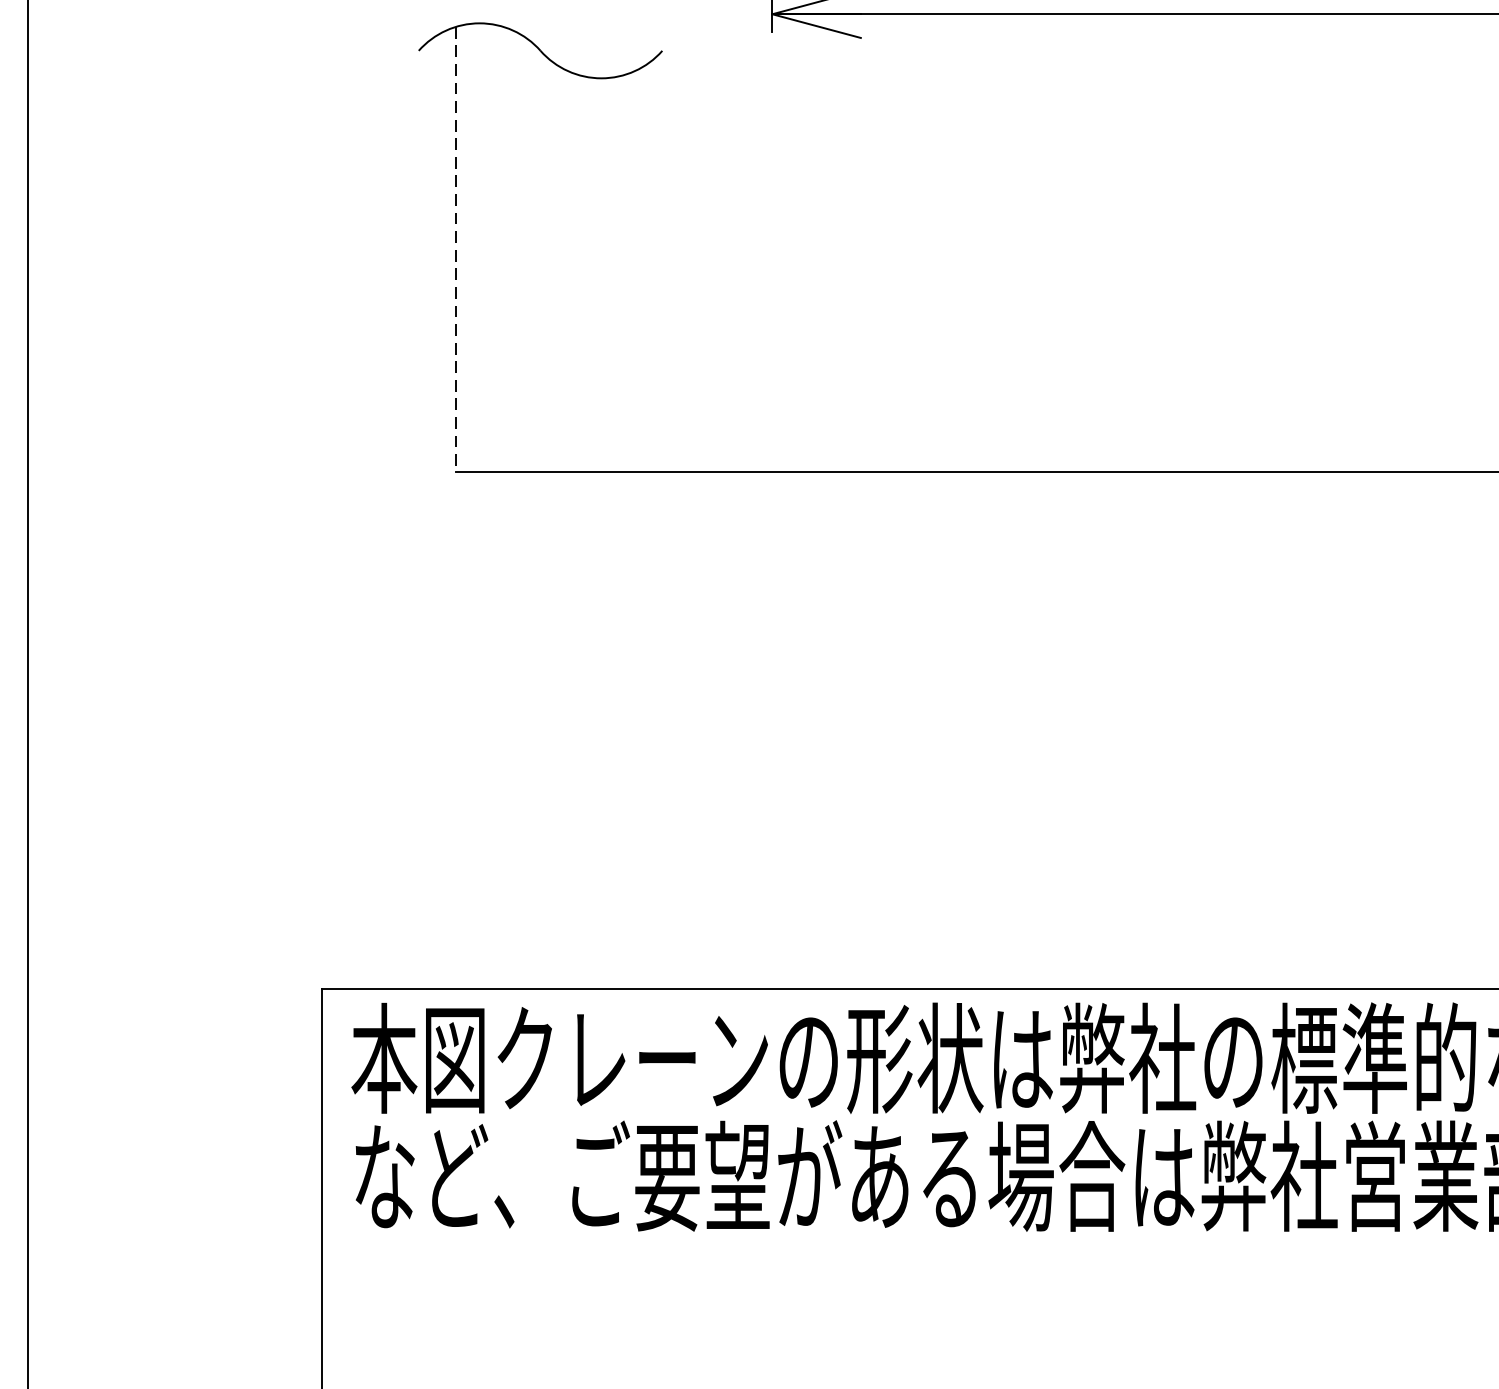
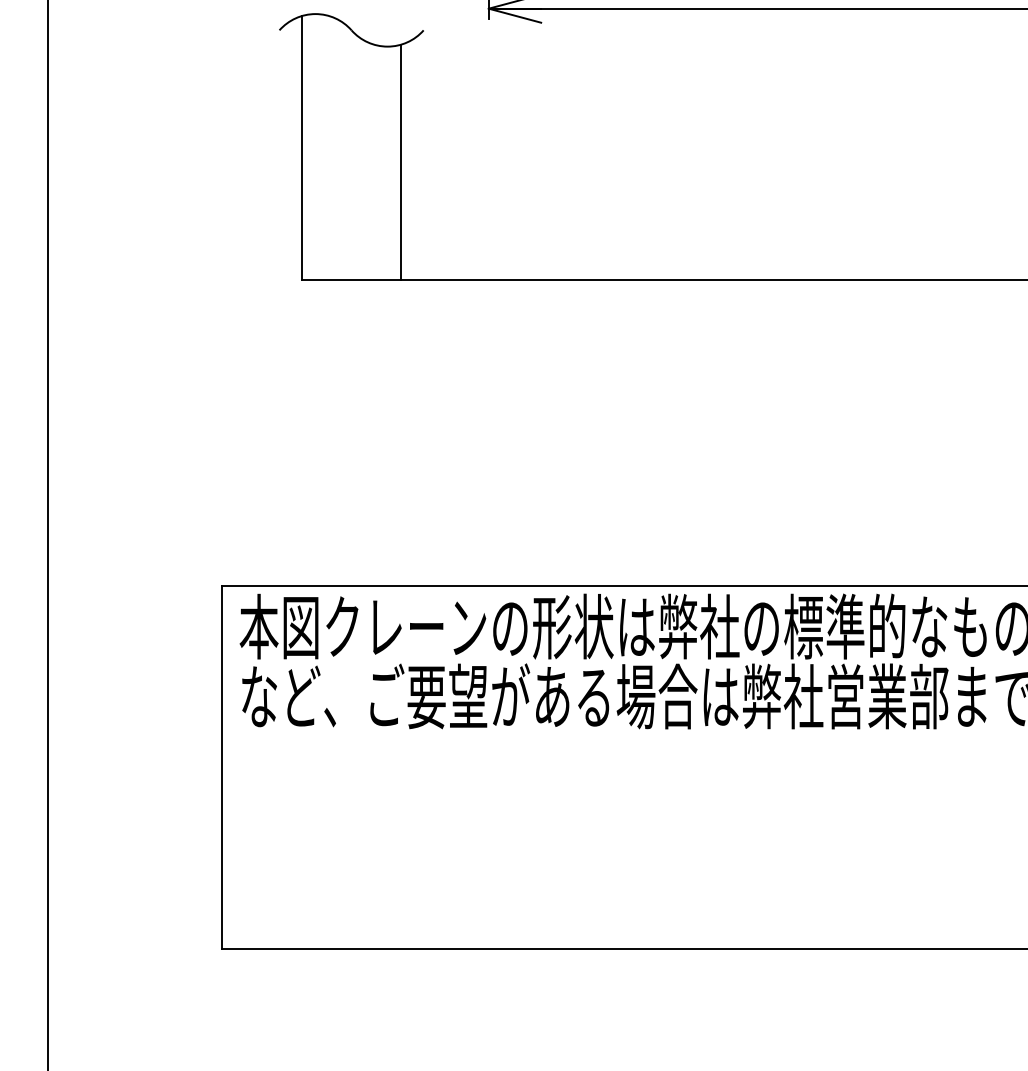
line: (455, 248) -> (301, 147), dashed -> solid
line: (624, 272) -> (401, 161), added

